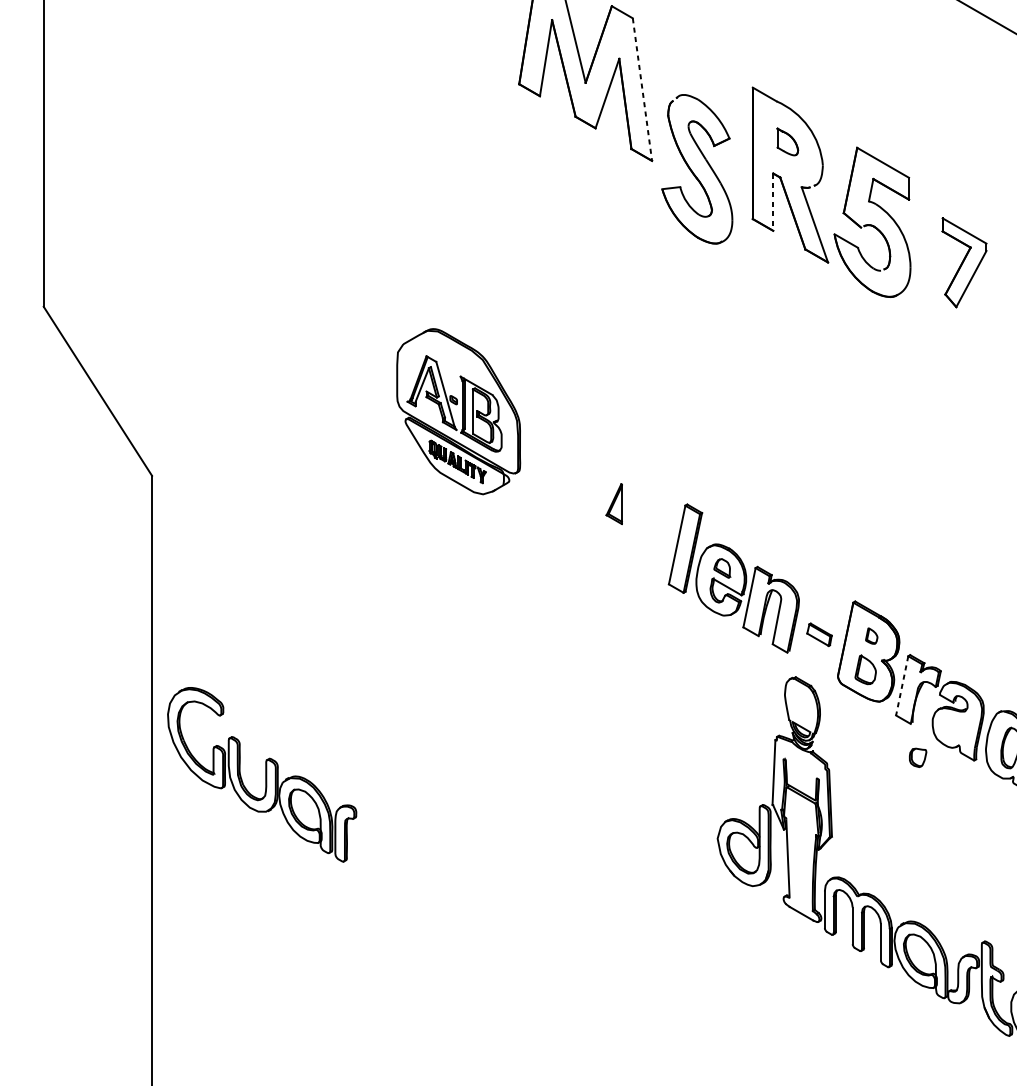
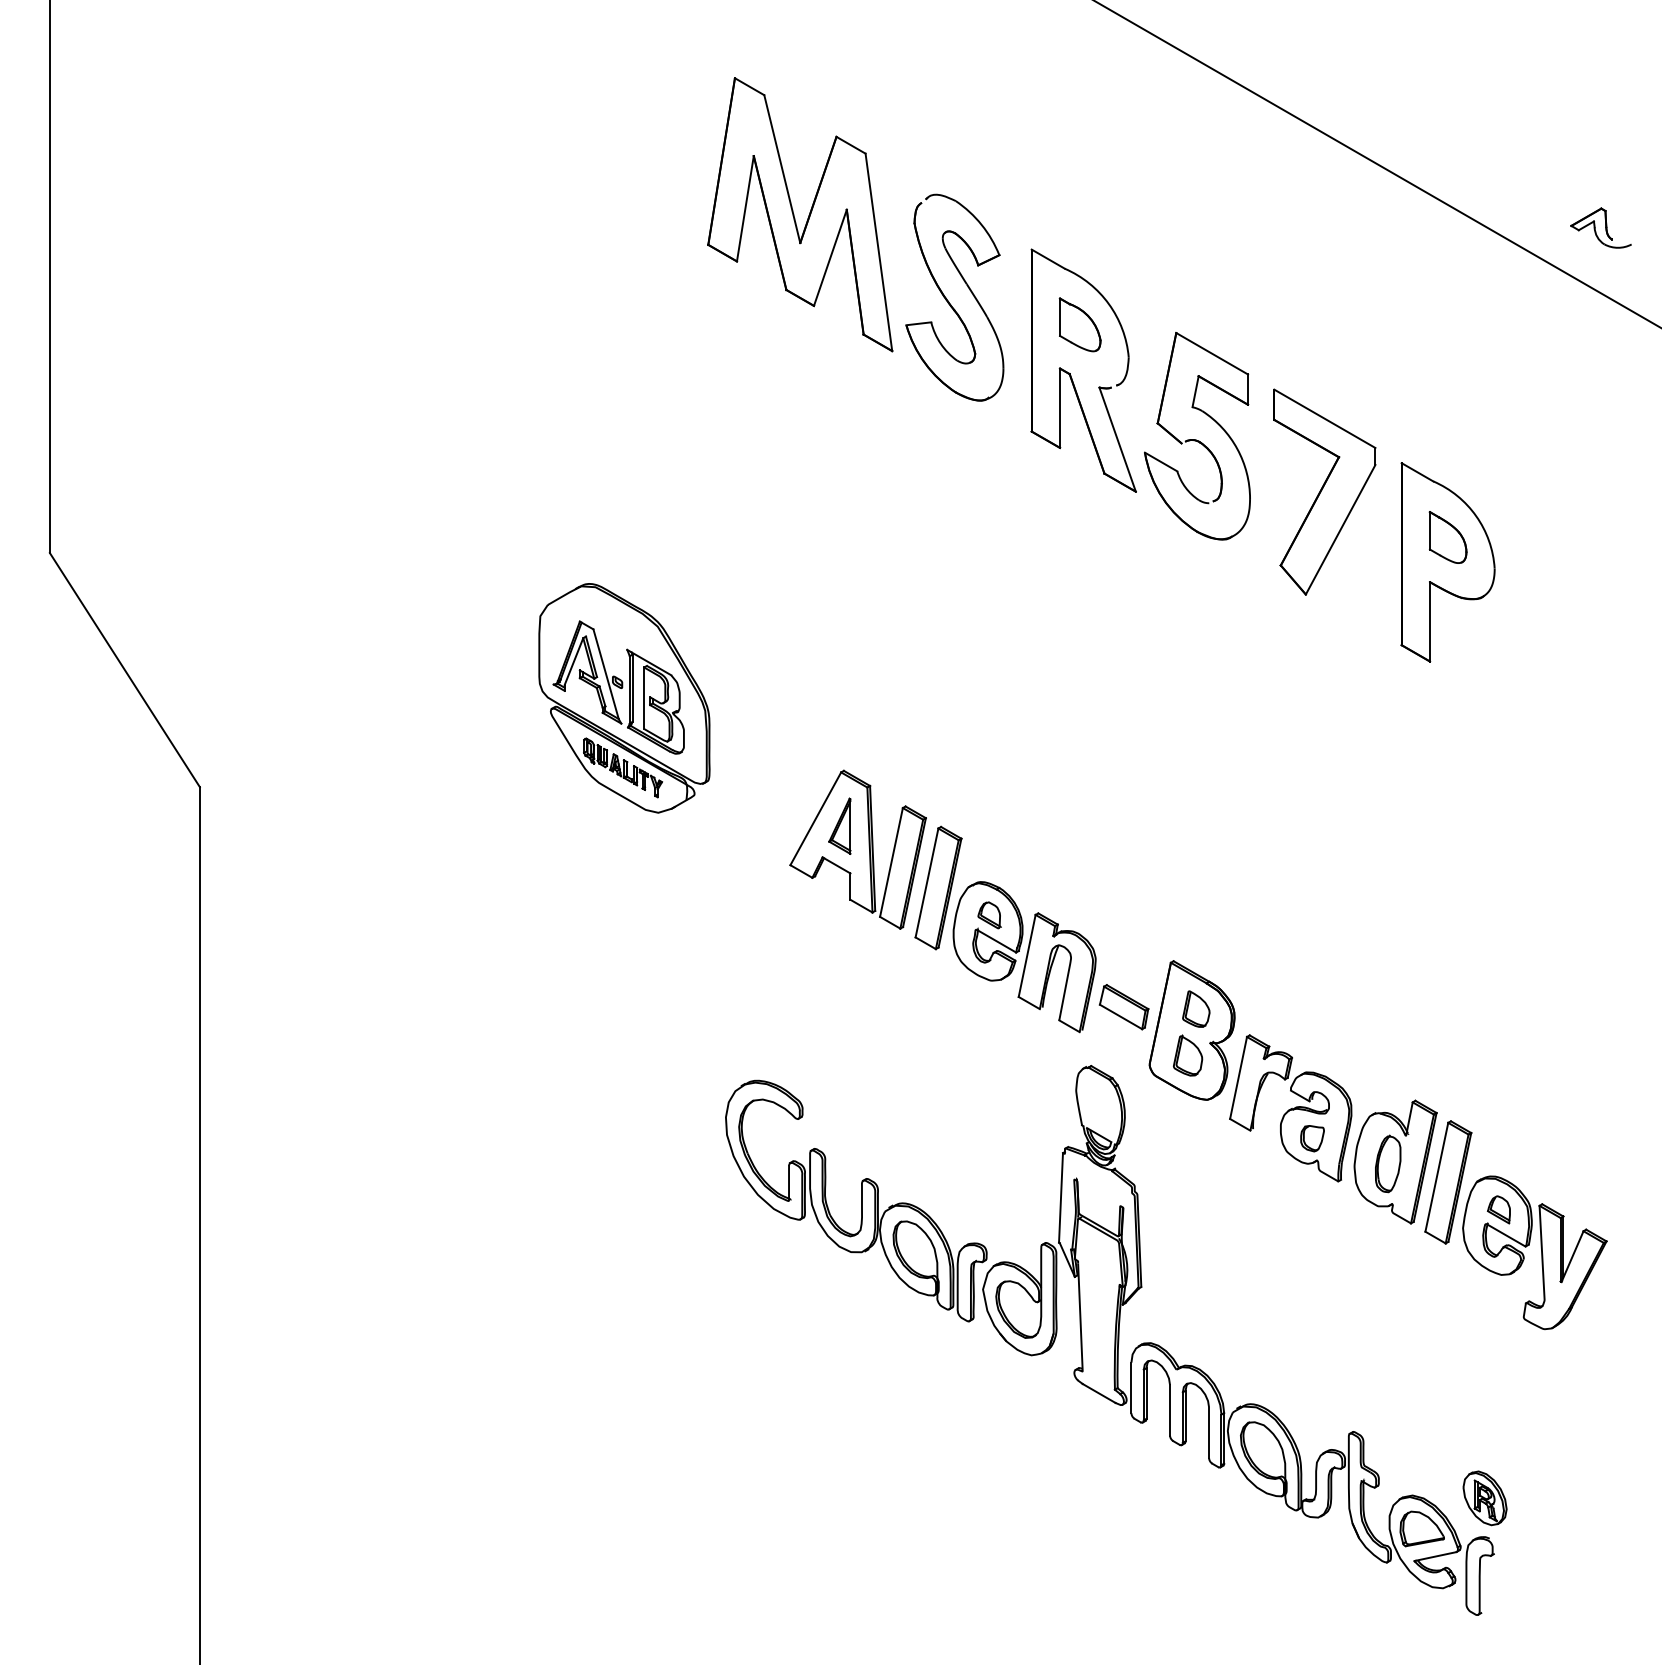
line: (642, 89) -> (878, 252), dashed -> solid
part: (787, 141) -> (1079, 324), size x1.43
part: (693, 172) -> (949, 301), moved
line: (773, 202) -> (1060, 408), dashed -> solid
part: (964, 262) -> (1324, 491), size x1.67
part: (626, 520) -> (857, 849), added
part: (819, 634) -> (1123, 1007), size x1.43
part: (871, 635) -> (1196, 1008), size x1.67
line: (902, 685) -> (1238, 1077), dashed -> solid
part: (918, 757) -> (1312, 1138), moved
part: (262, 774) -> (856, 1200), moved

